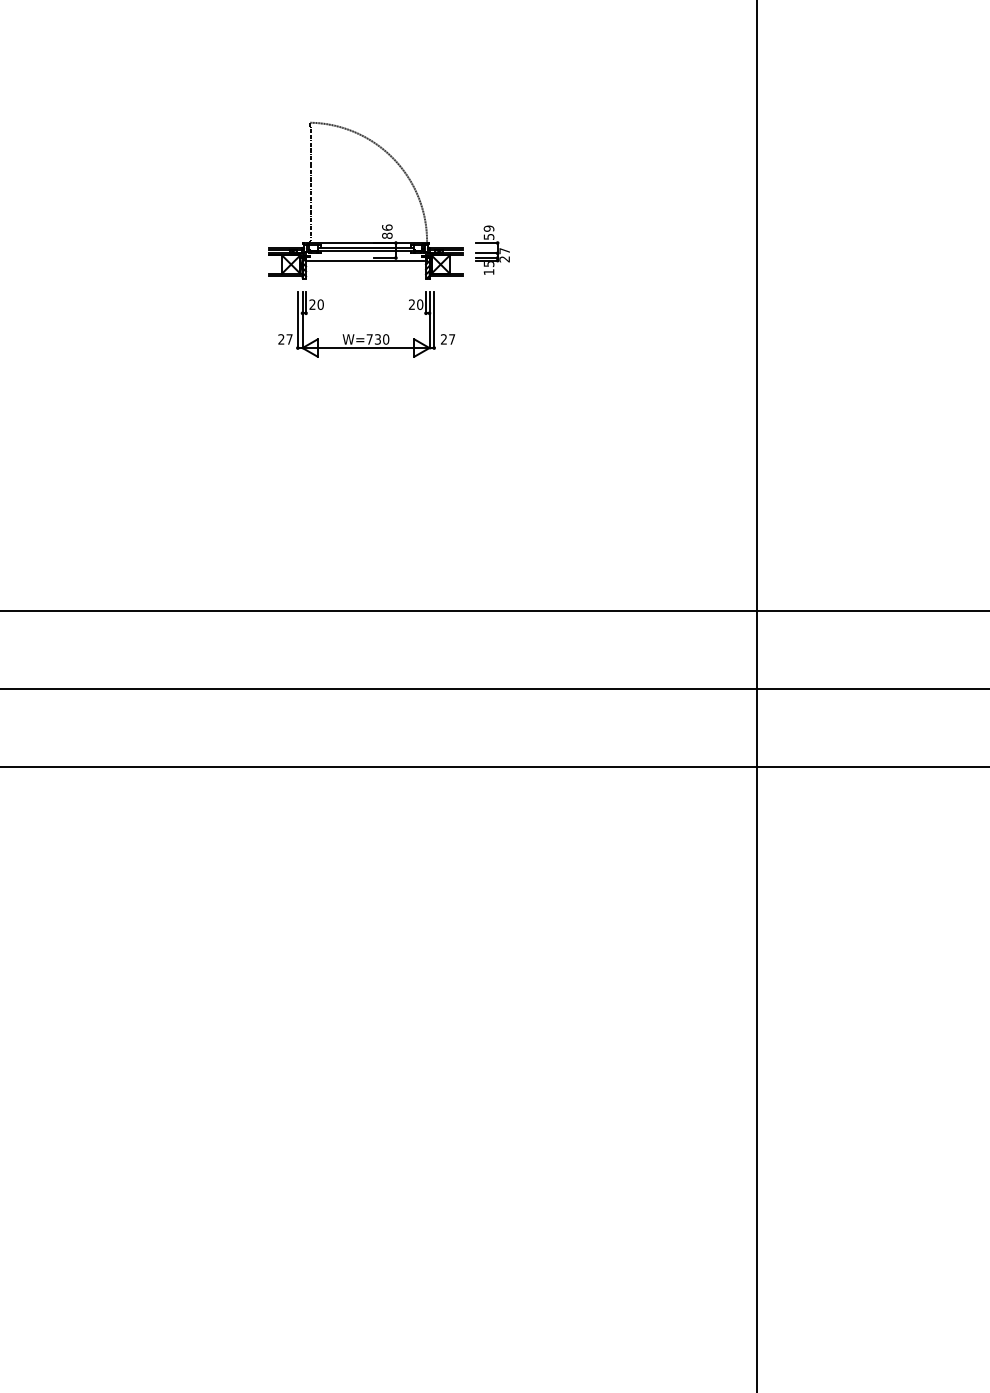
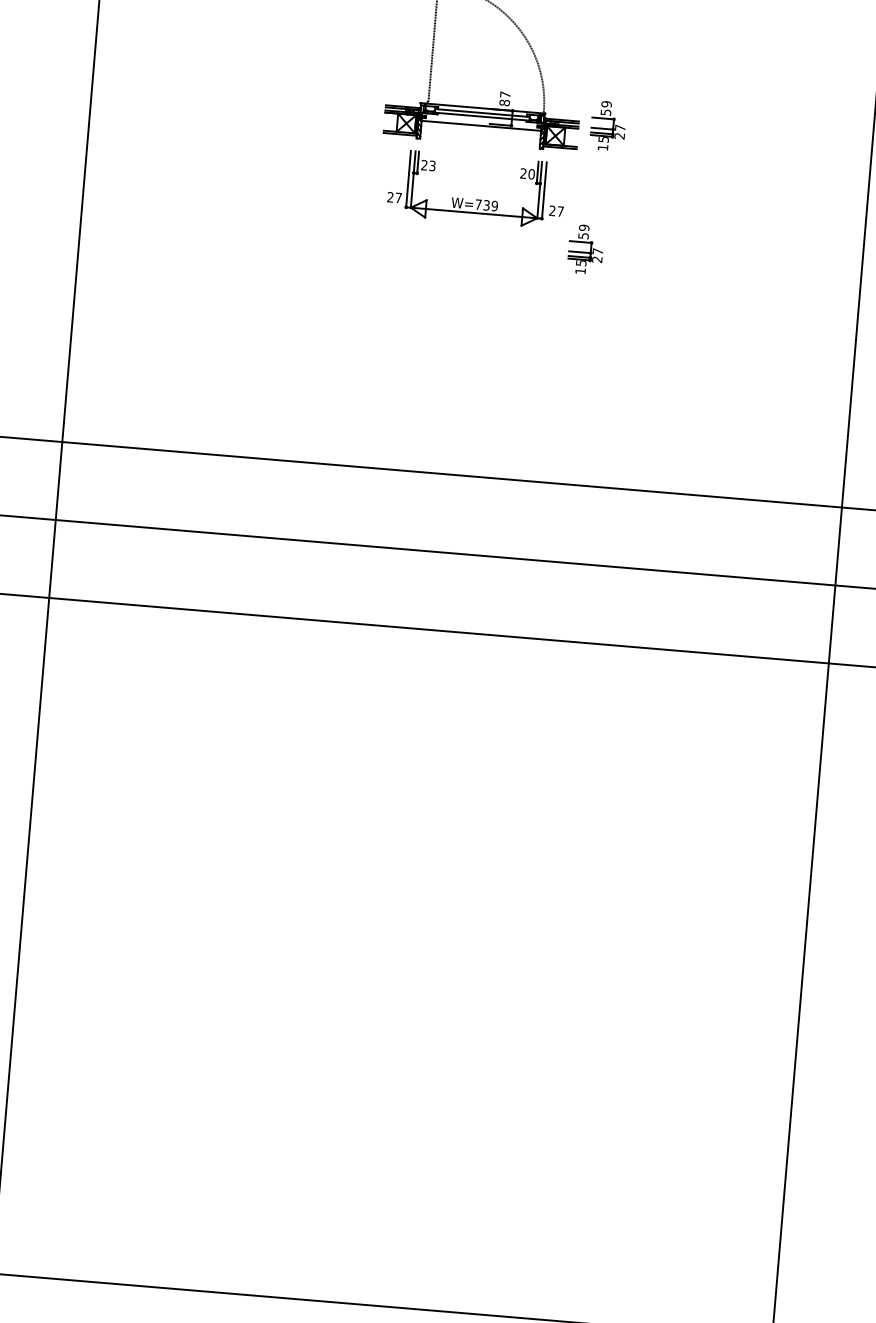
text: (387, 227) -> (505, 94), 86 -> 87
text: (320, 304) -> (432, 165), 20 -> 23
text: (386, 339) -> (495, 206), W=730 -> W=739
part: (480, 374) -> (585, 248), added

